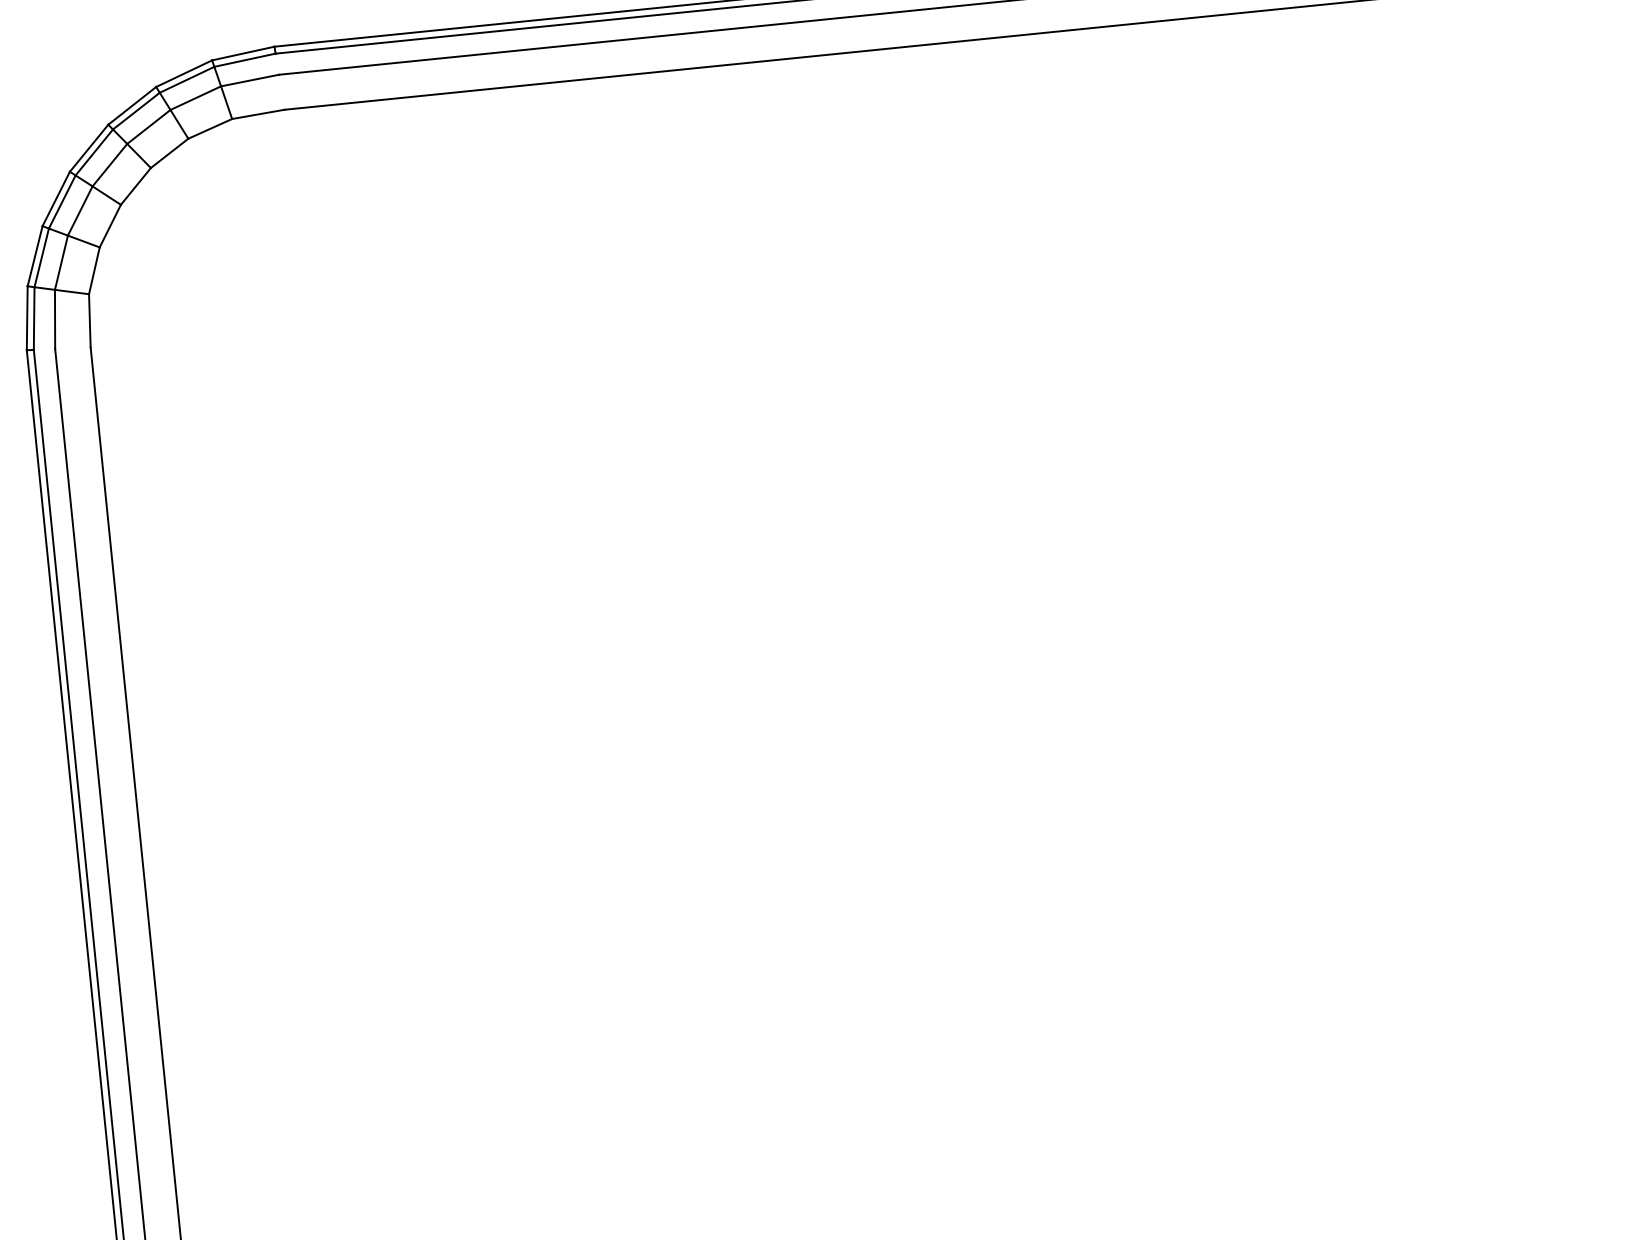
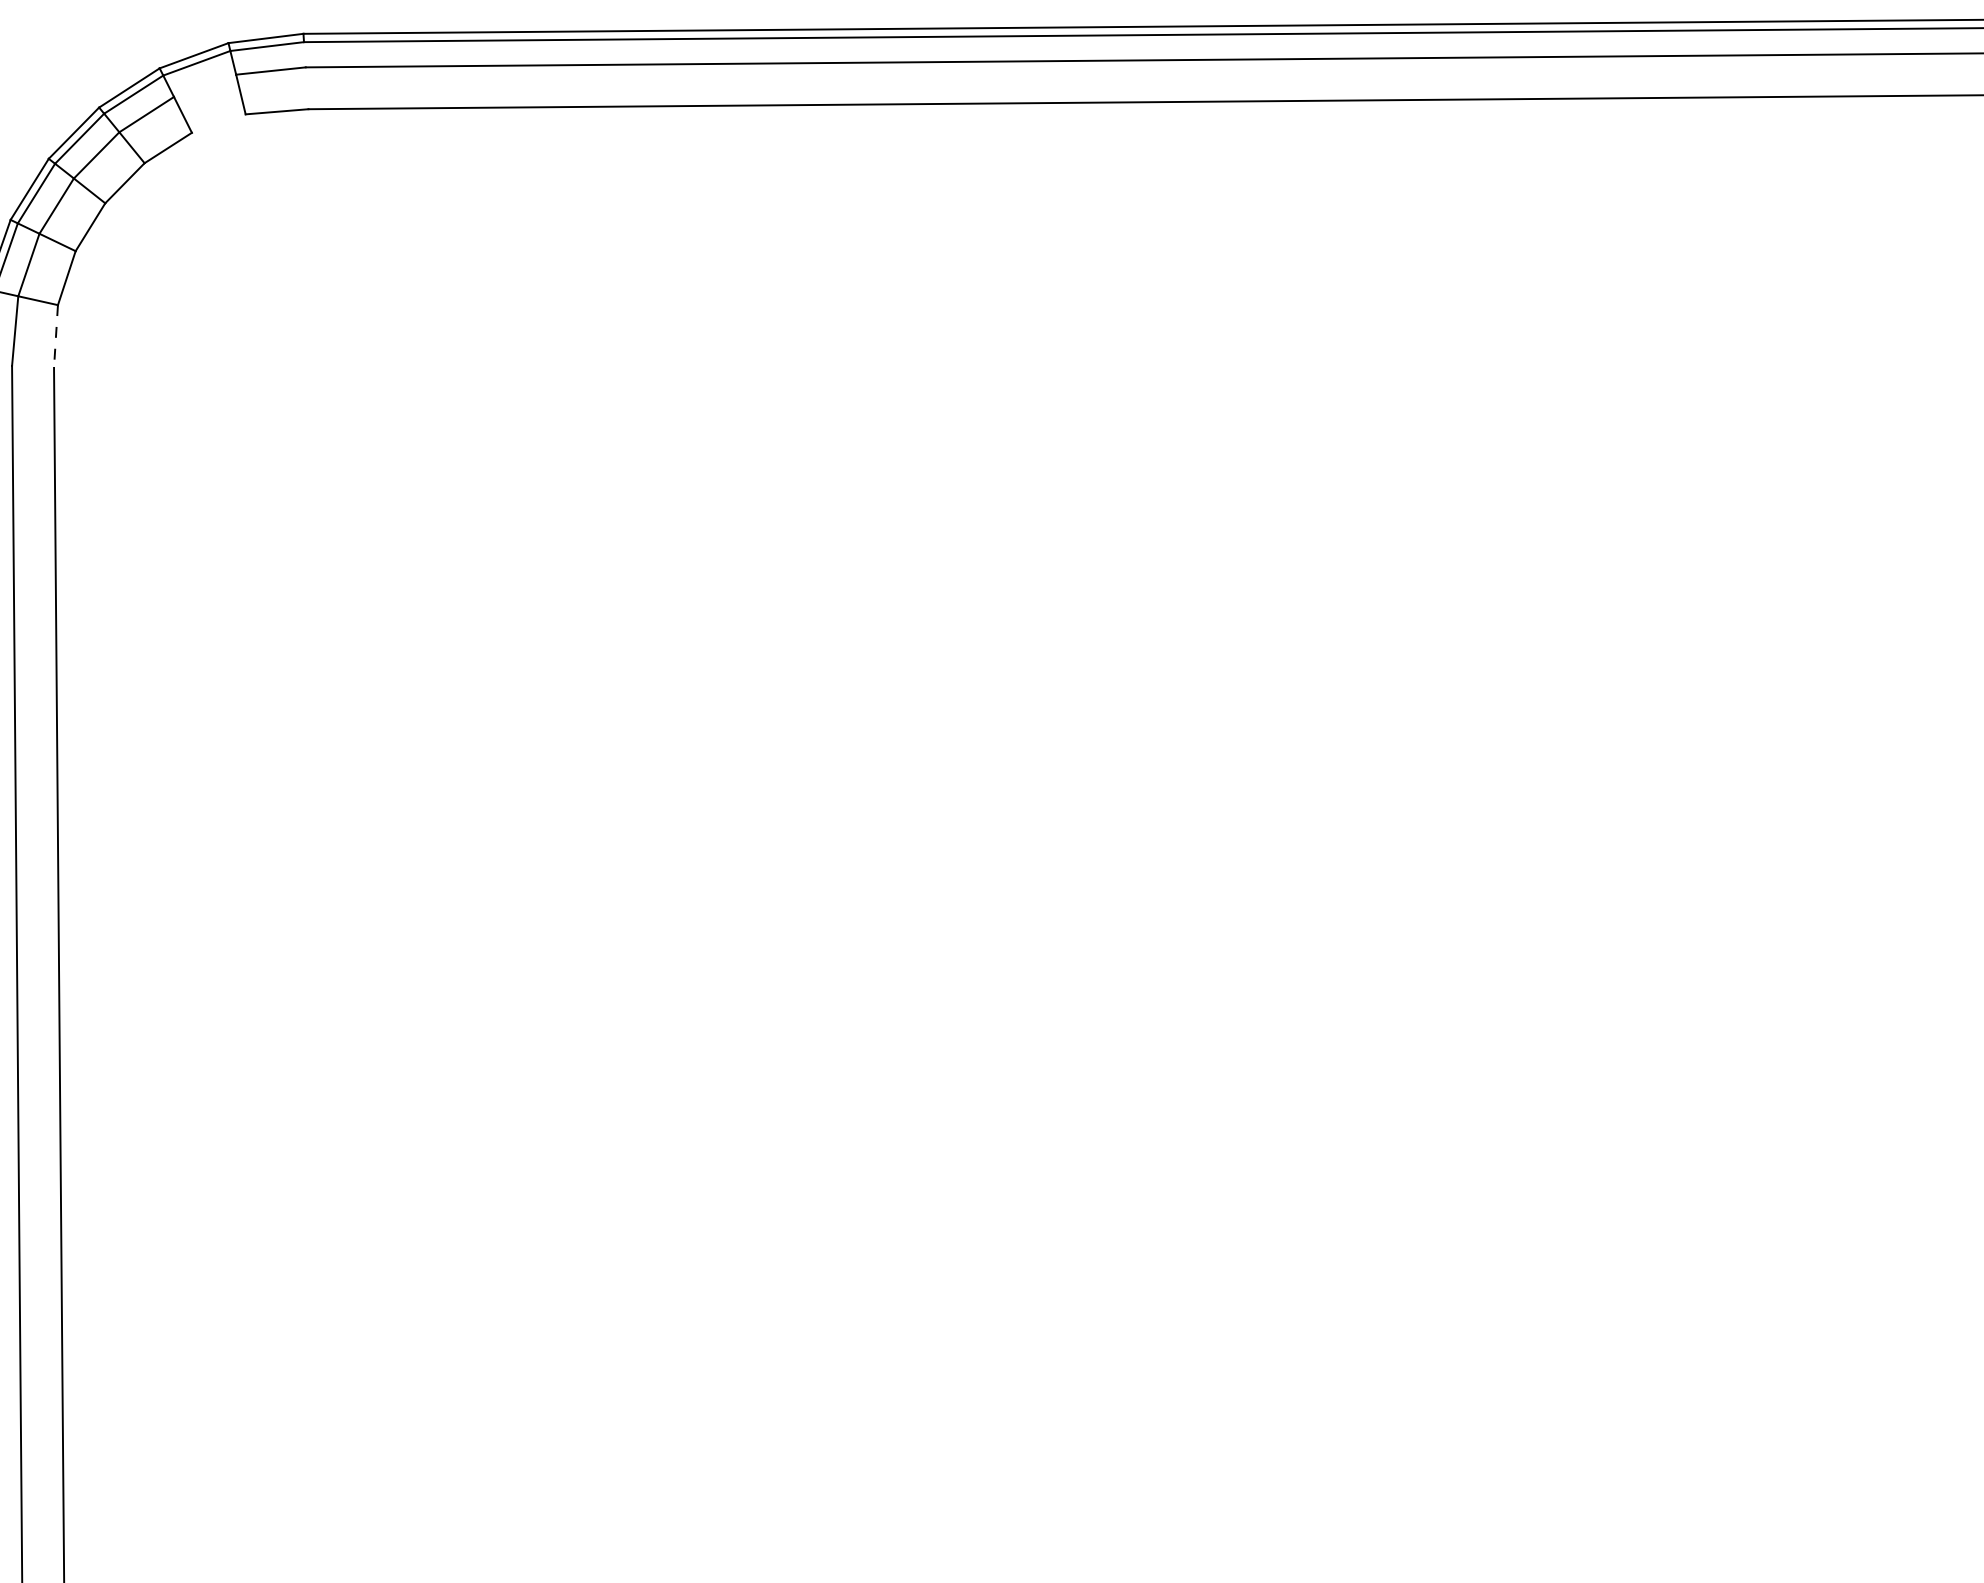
line: (196, 97) -> (205, 85), removed
line: (209, 128) -> (218, 123), removed
line: (89, 321) -> (55, 337), solid -> dashed

